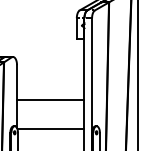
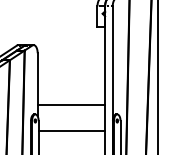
line: (50, 100) -> (71, 104), moved
line: (50, 128) -> (71, 130), moved

